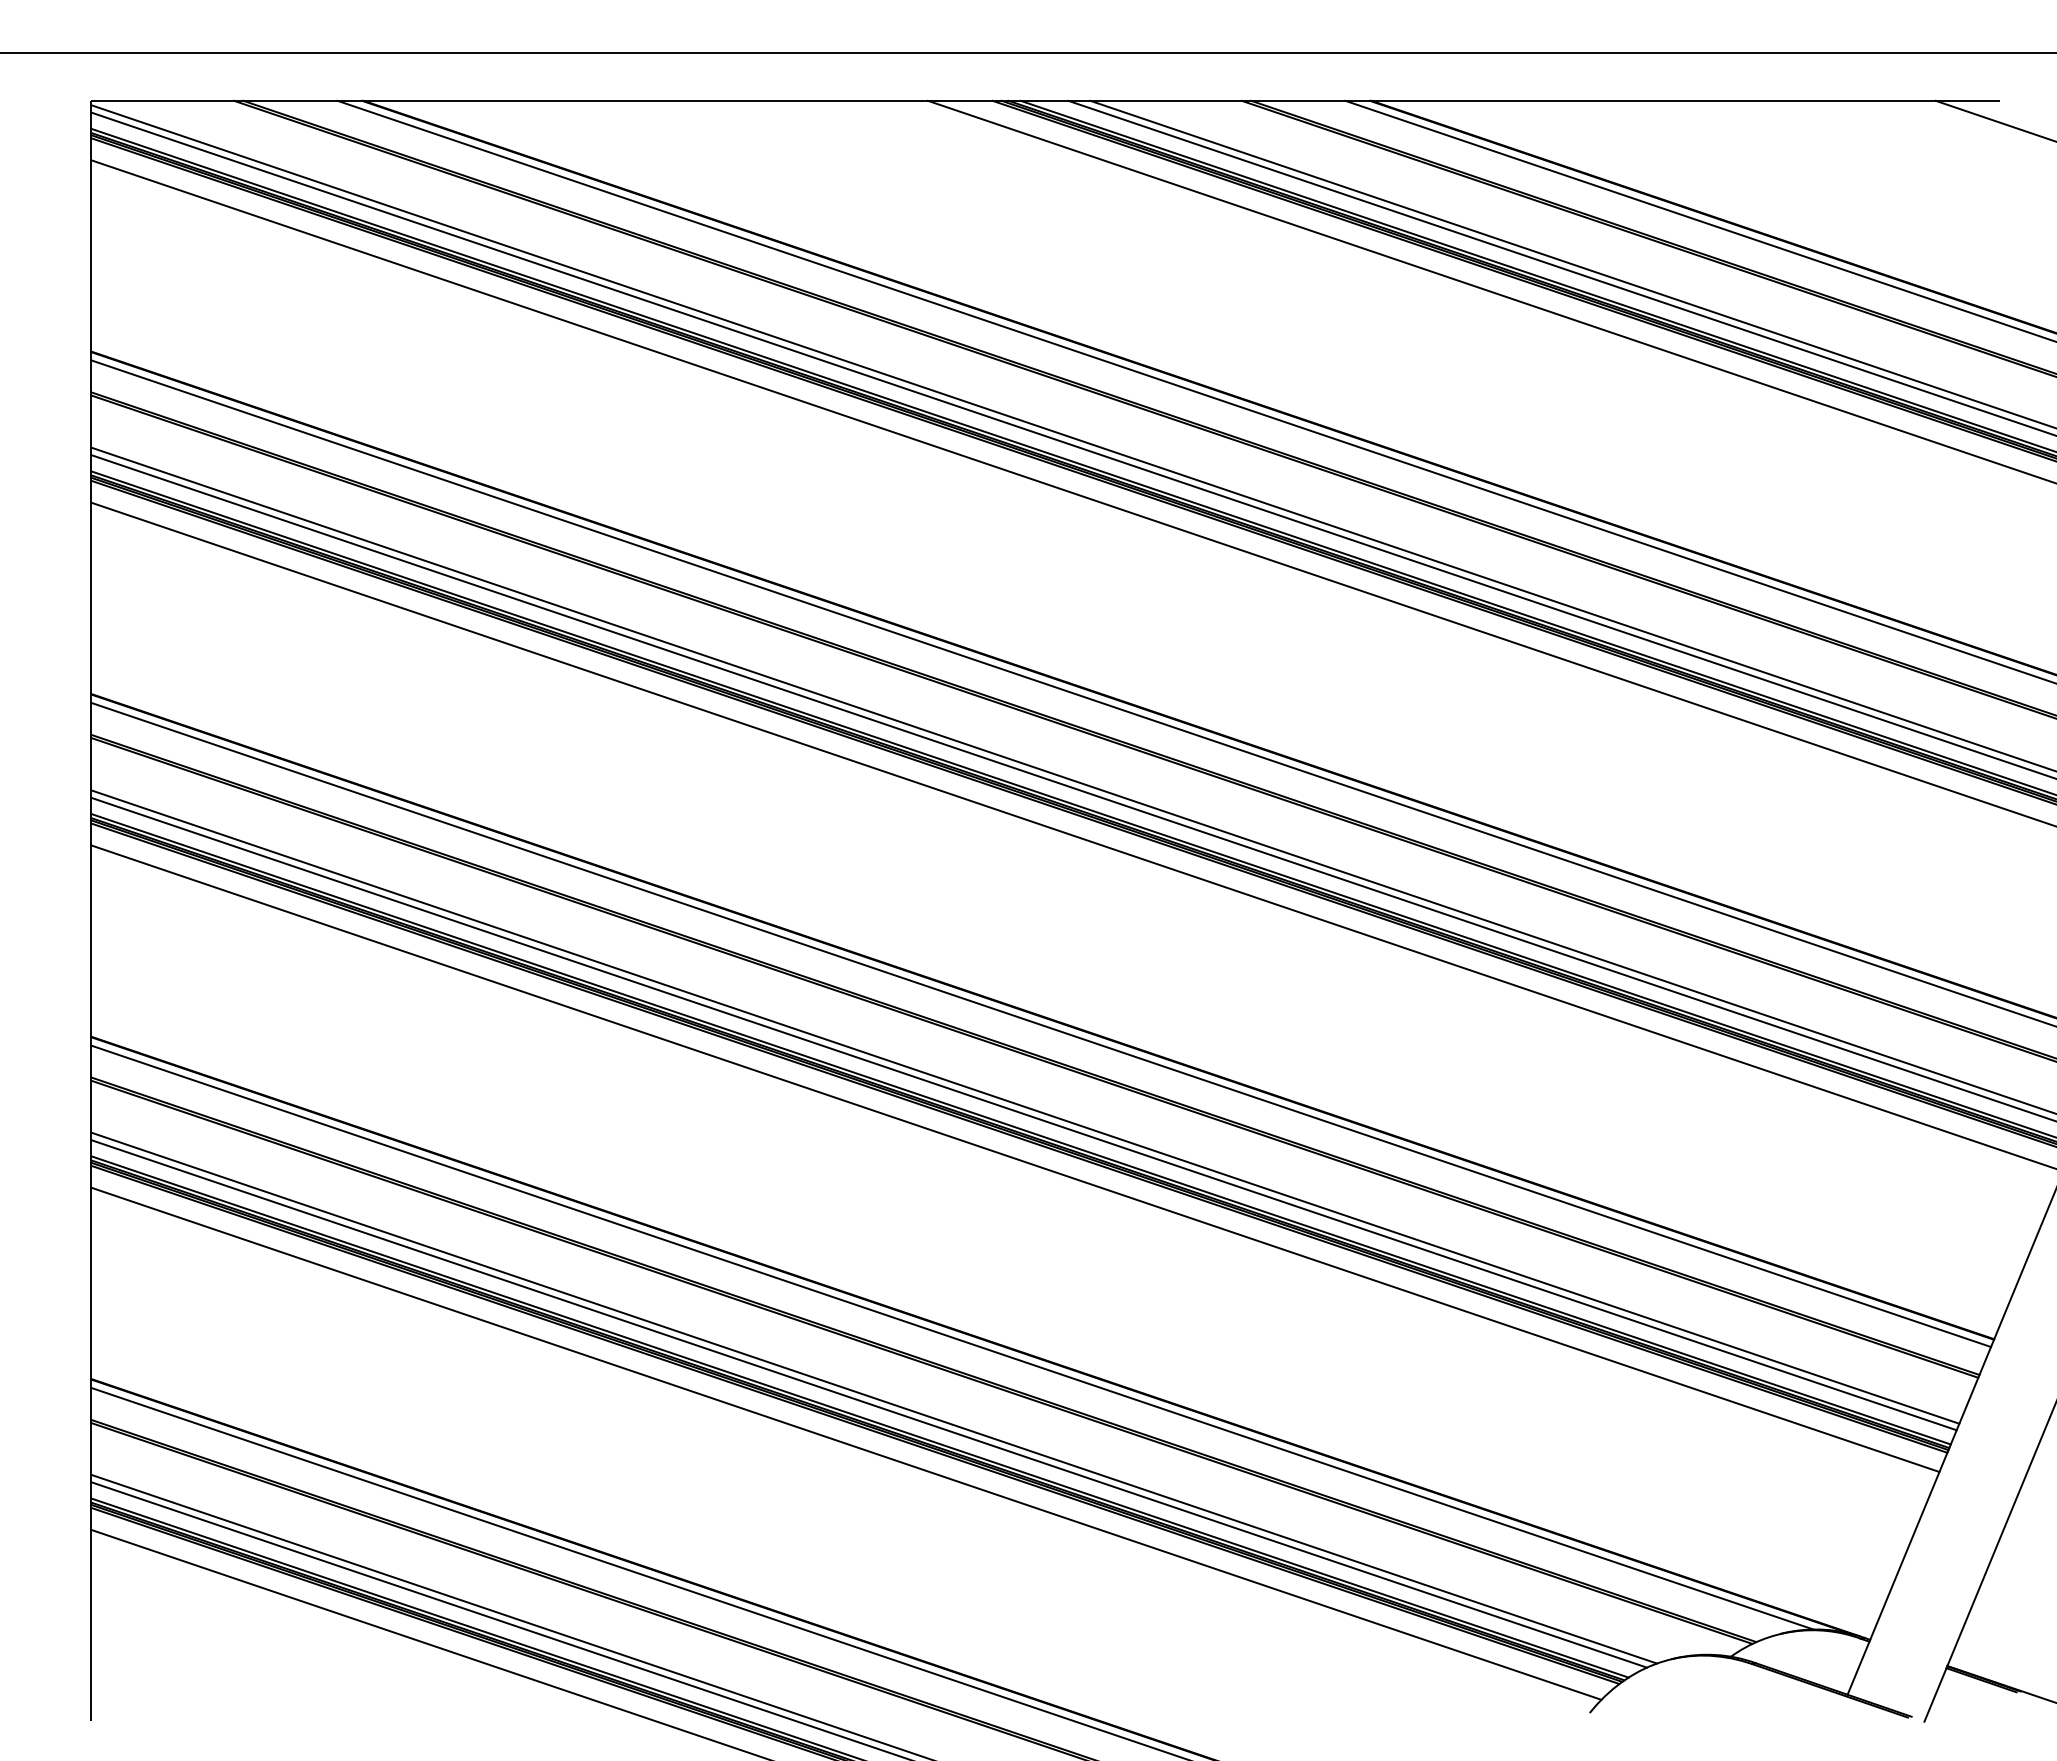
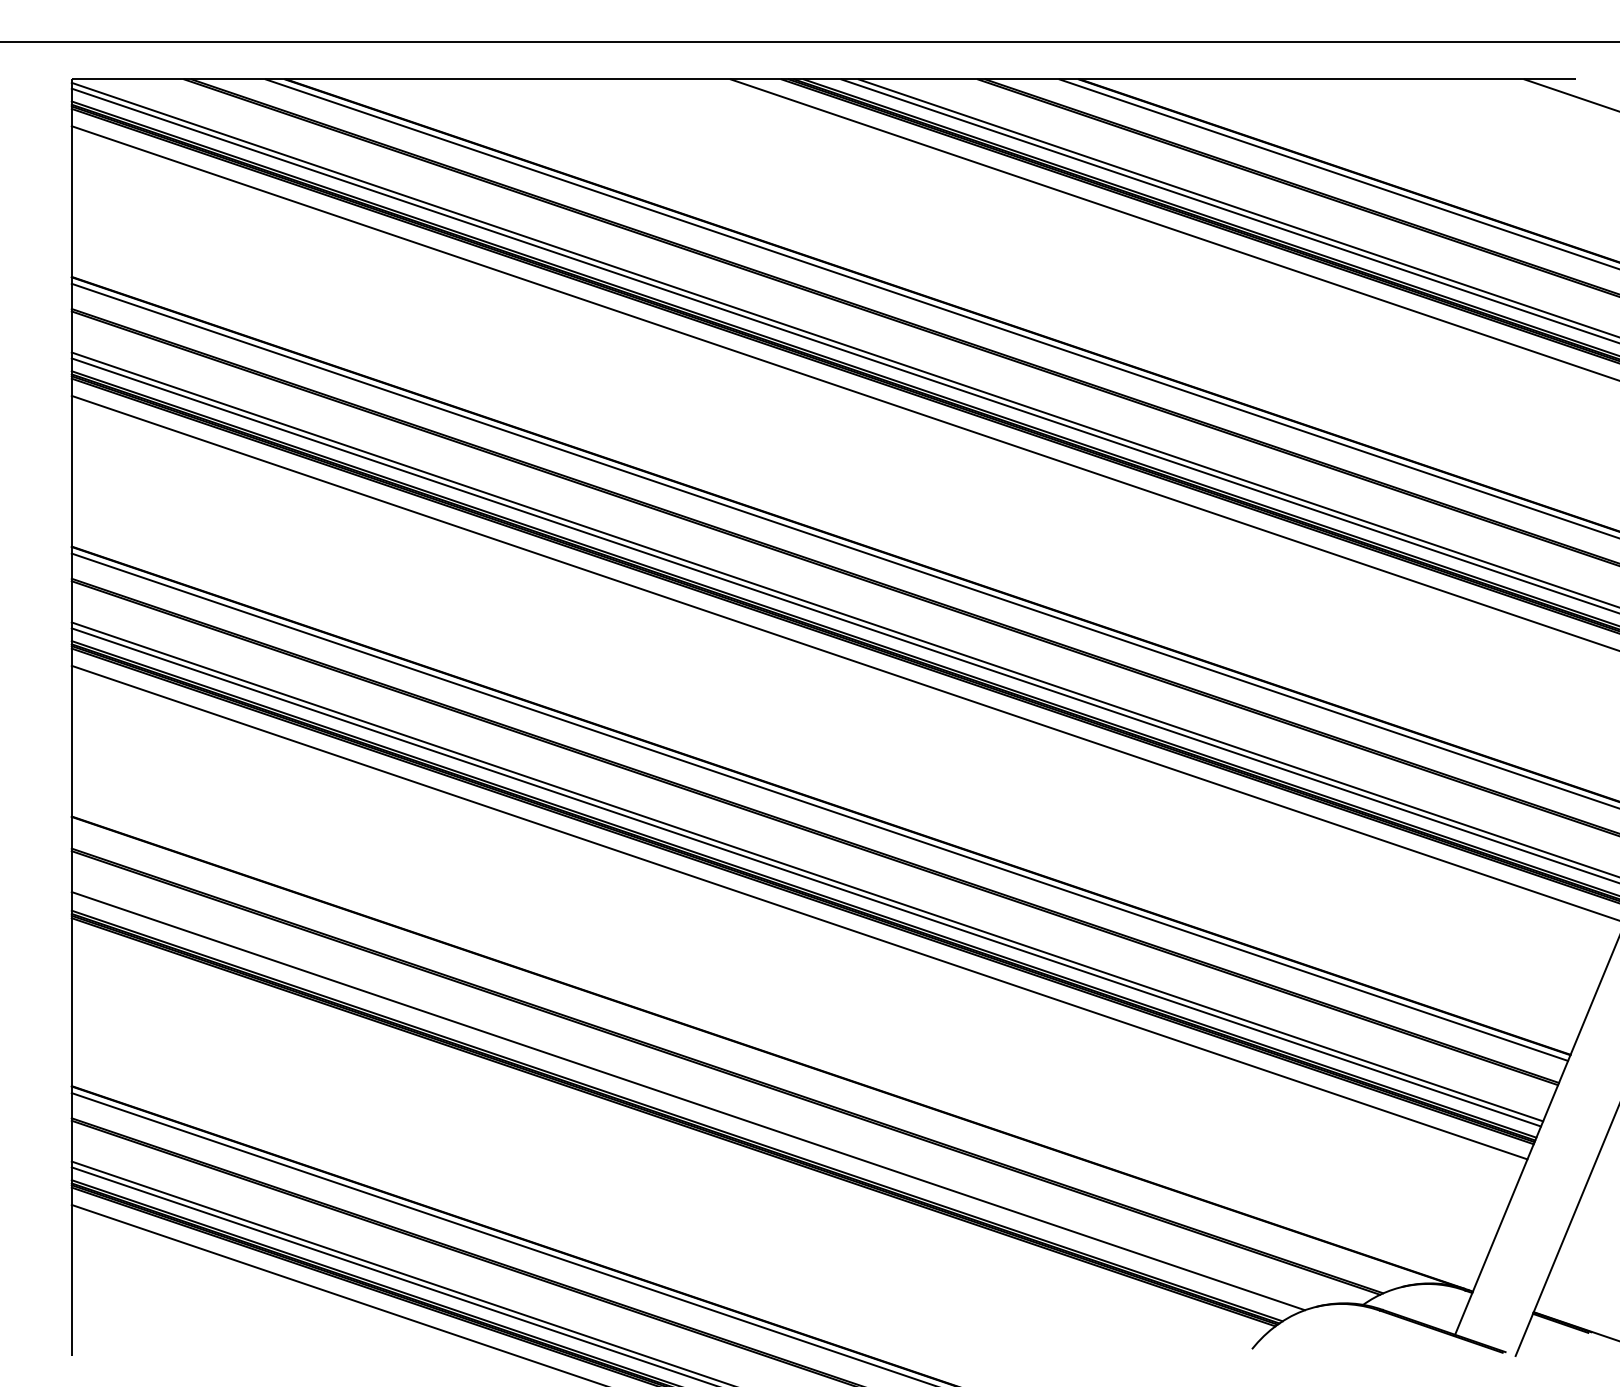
line: (952, 1337) -> (750, 1053), removed
line: (868, 1403) -> (683, 1105), removed
line: (846, 1443) -> (666, 1136), removed

